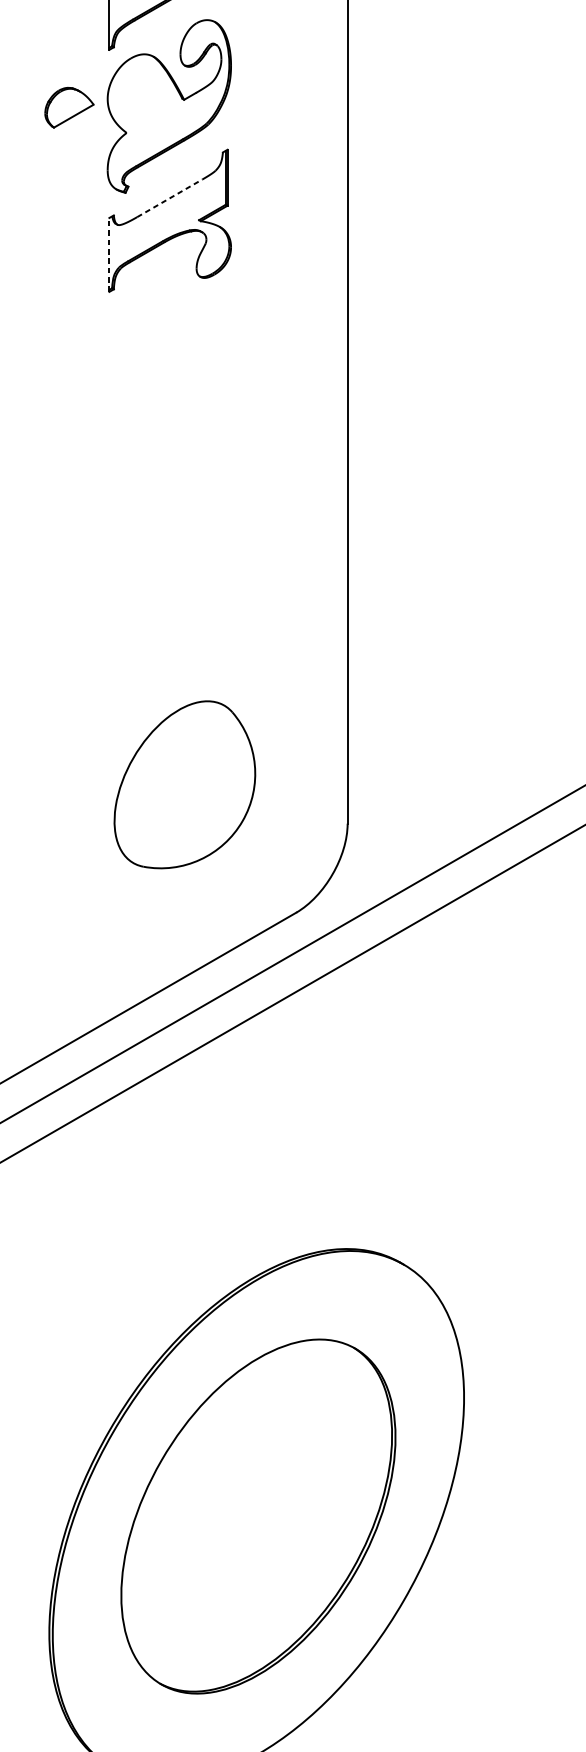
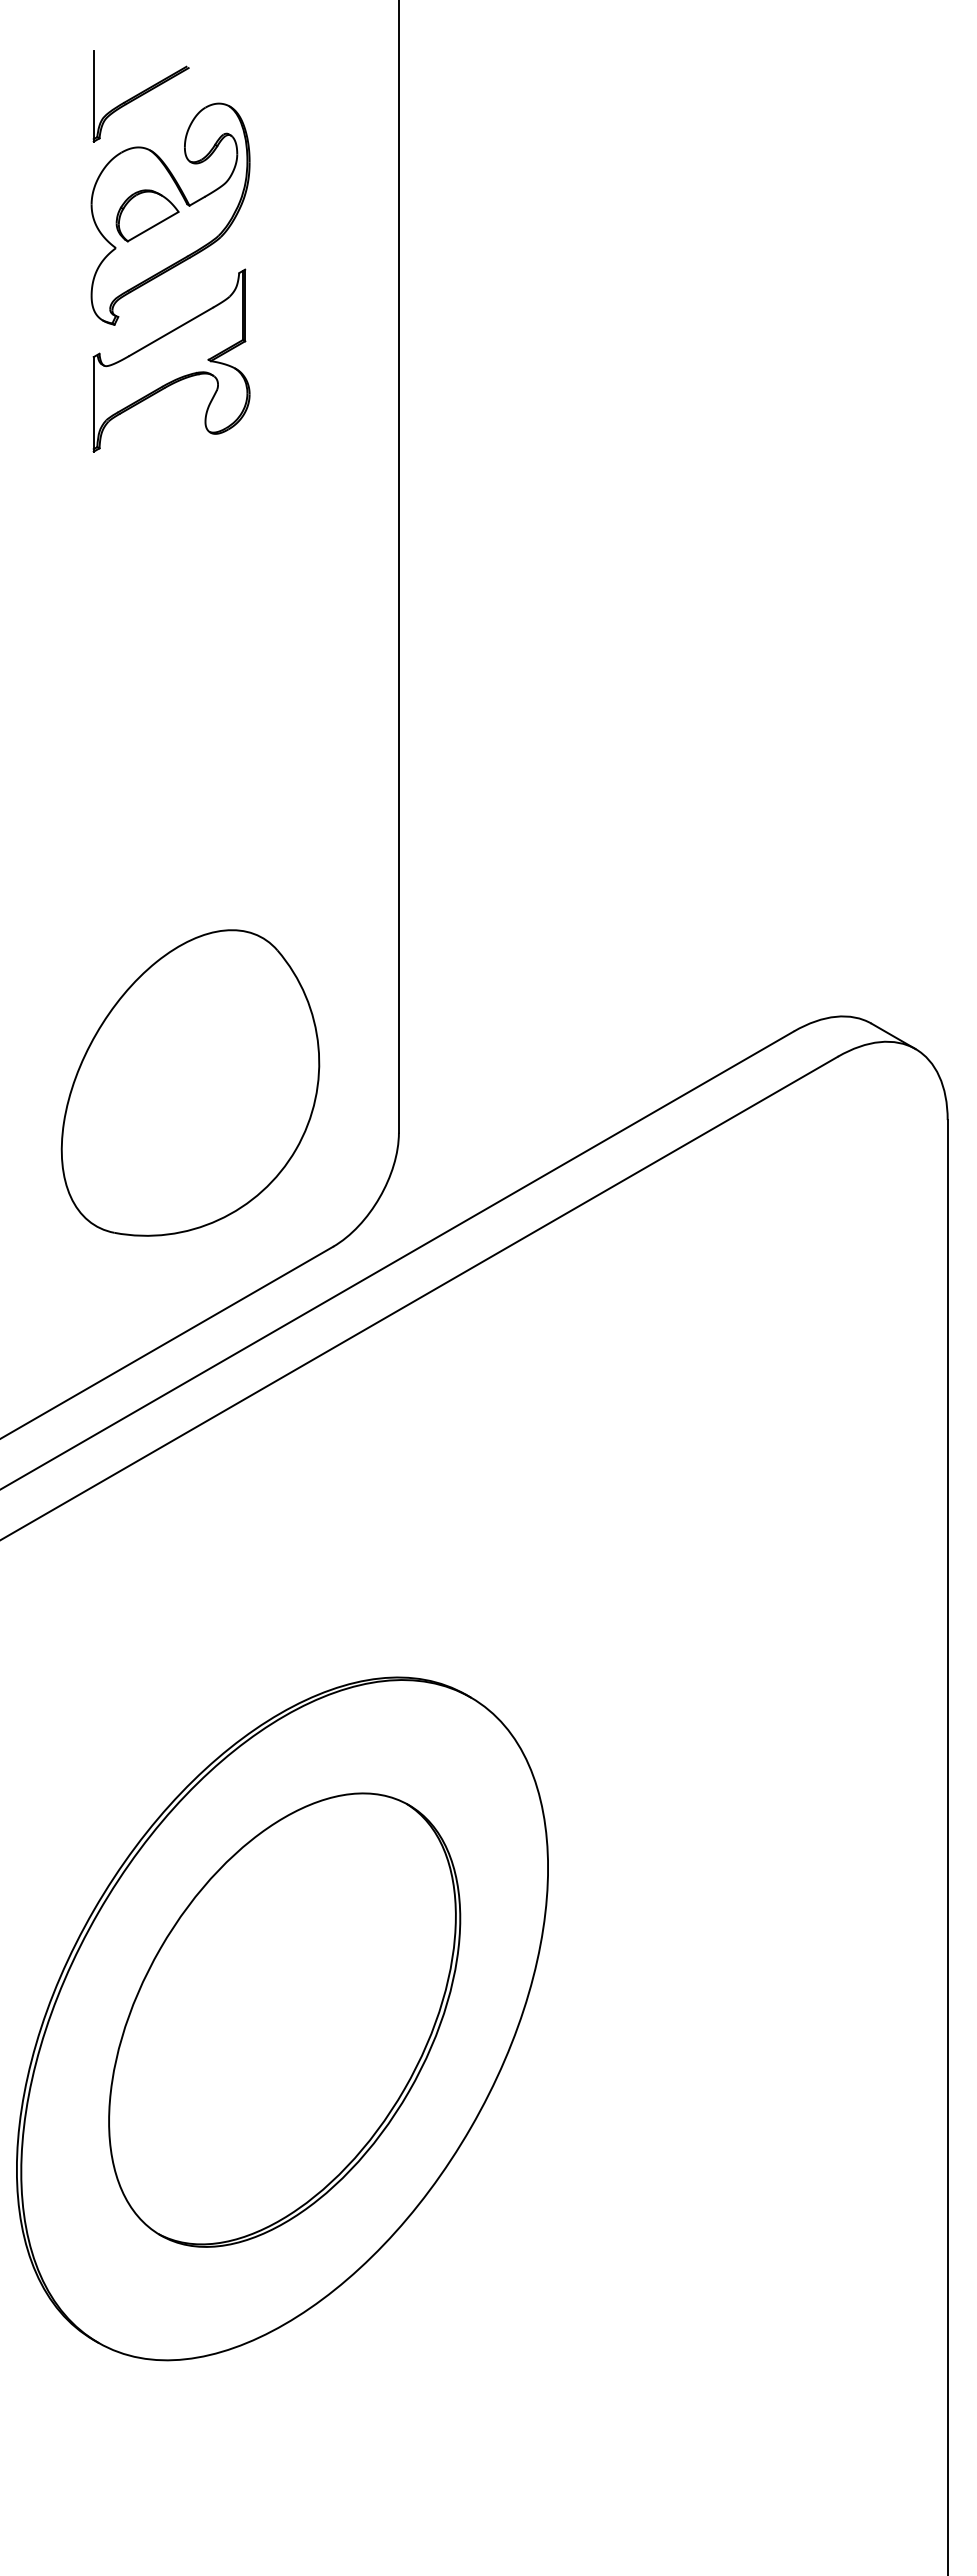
part: (69, 107) -> (147, 215), moved
line: (170, 198) -> (171, 331), dashed -> solid
line: (109, 254) -> (93, 403), dashed -> solid
part: (184, 784) -> (190, 1082), size x1.43

